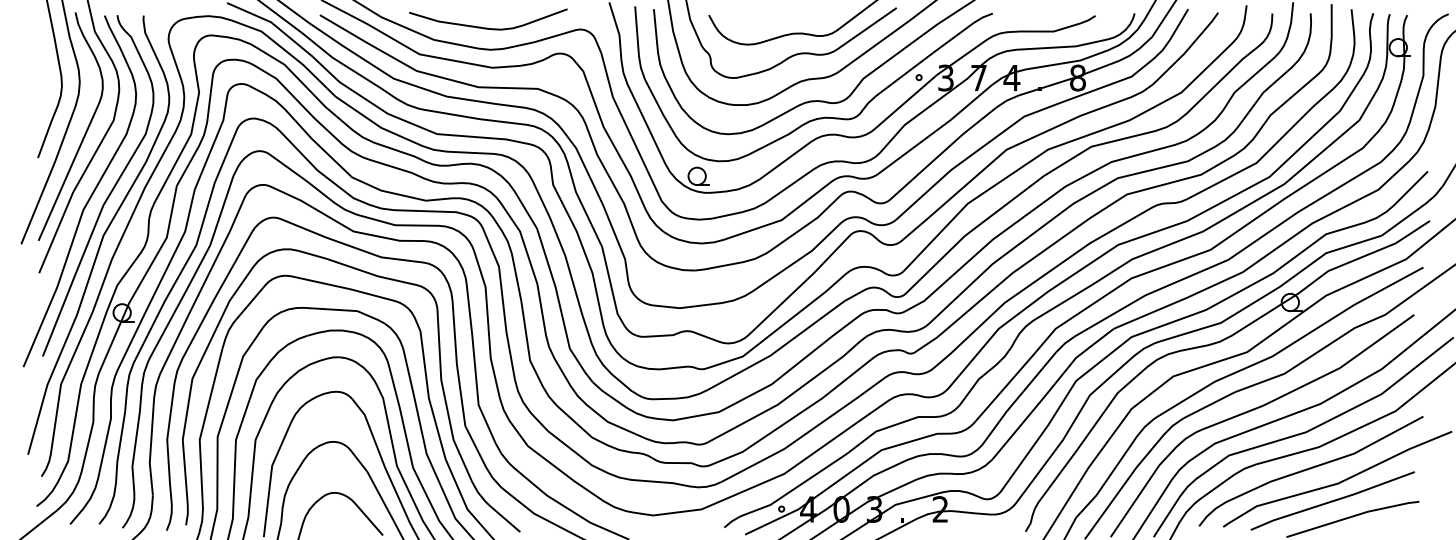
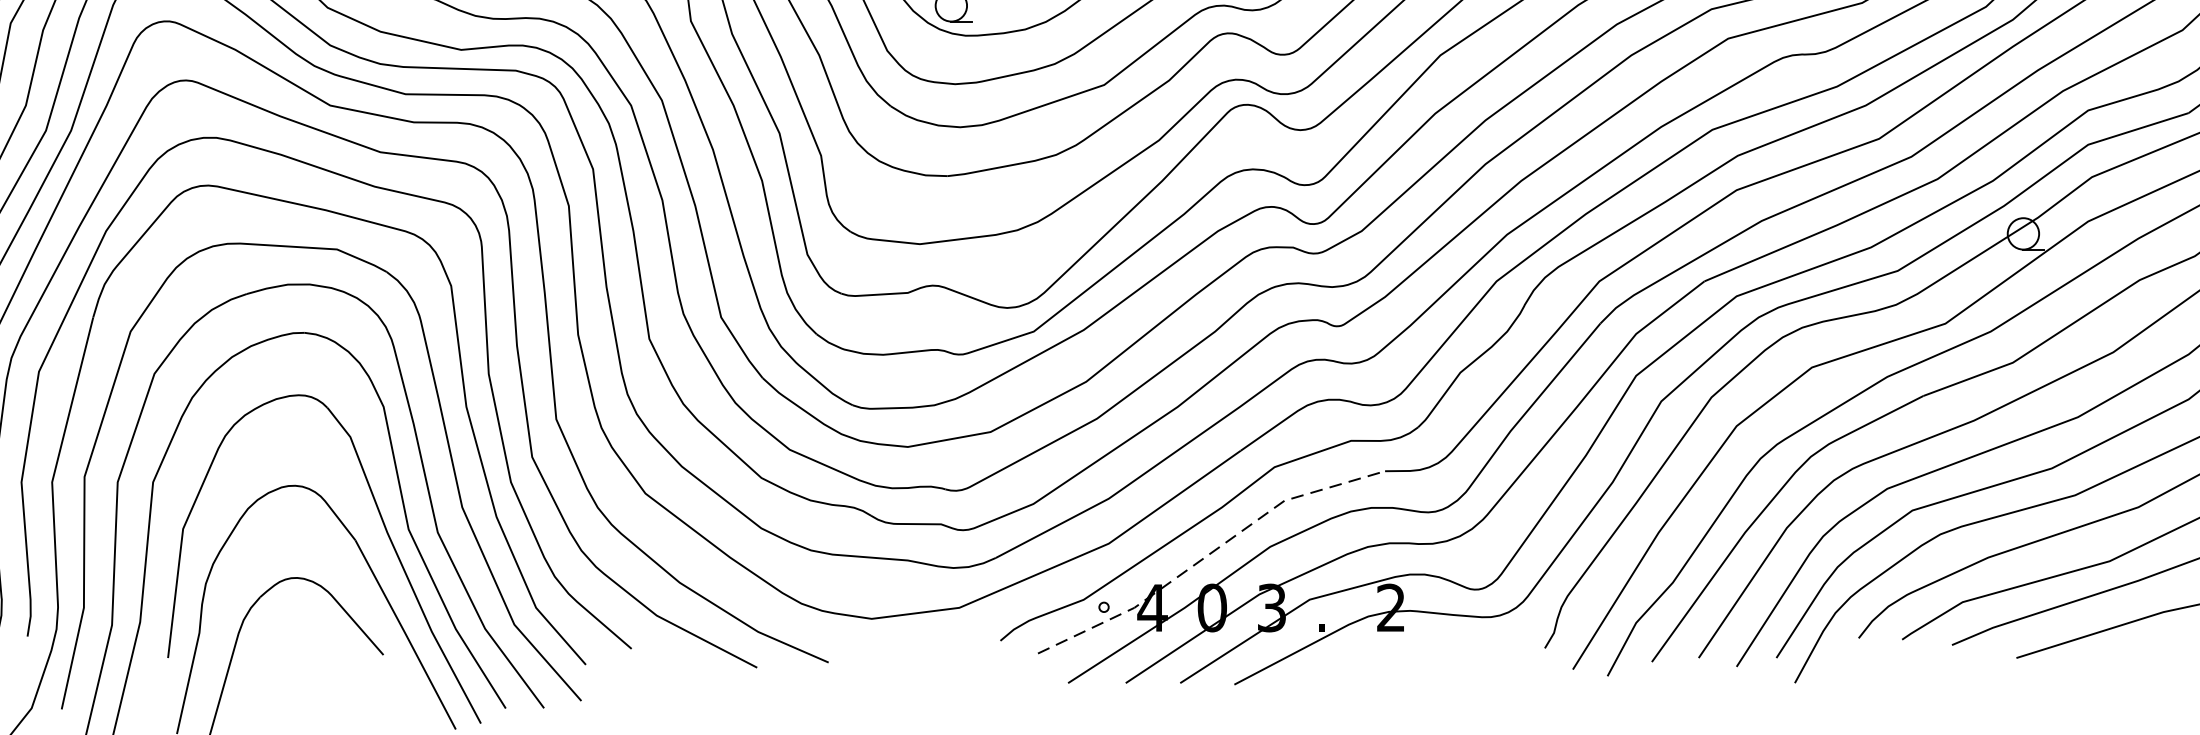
line: (839, 480) -> (1208, 555), solid -> dashed

